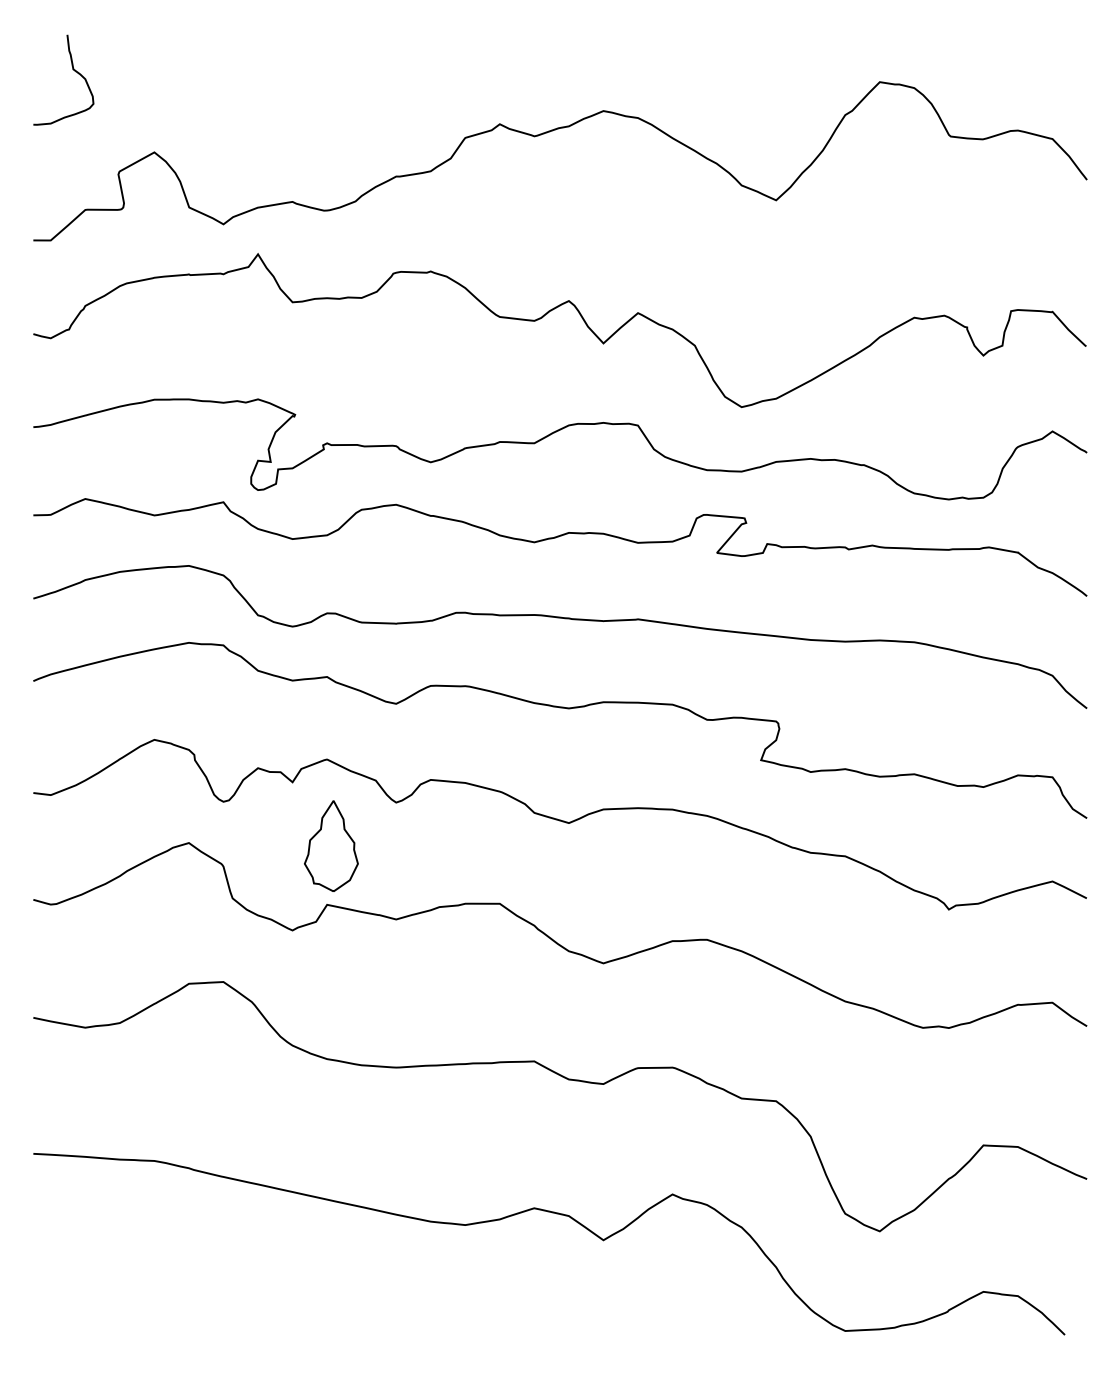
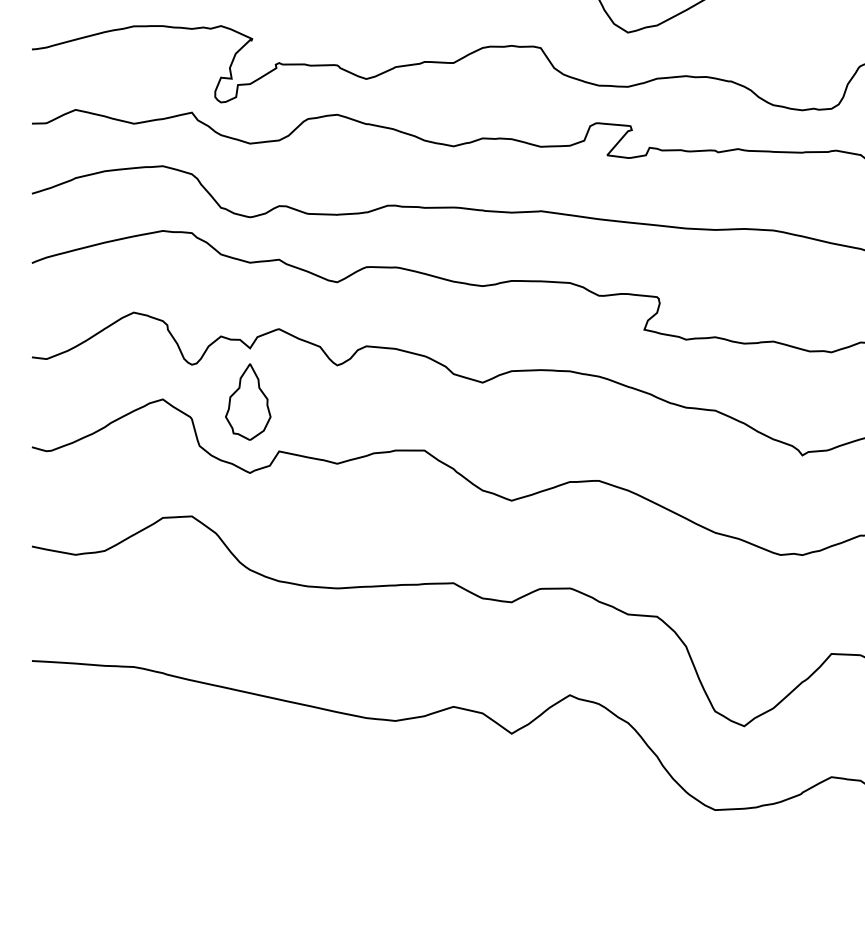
part: (331, 845) -> (248, 401), moved

